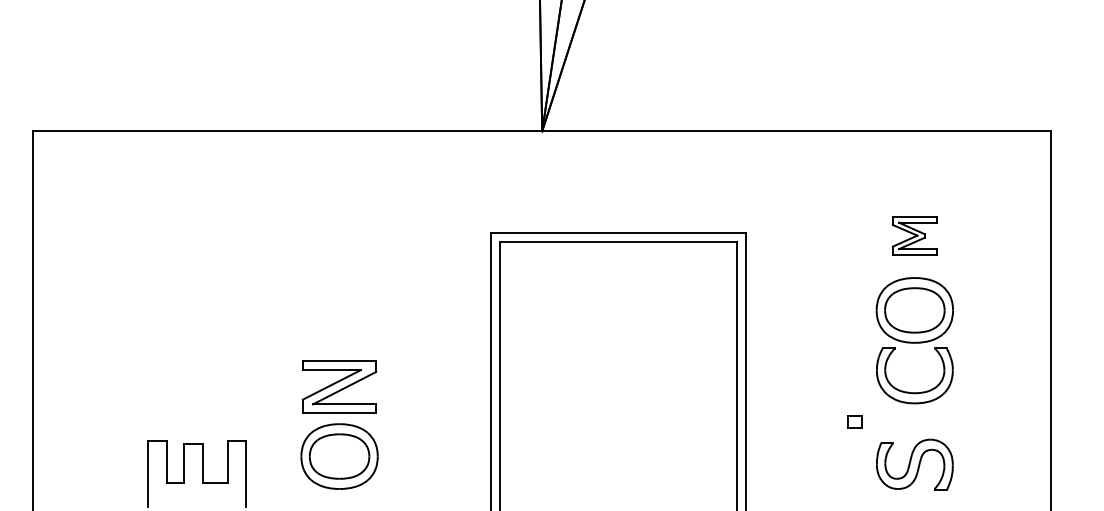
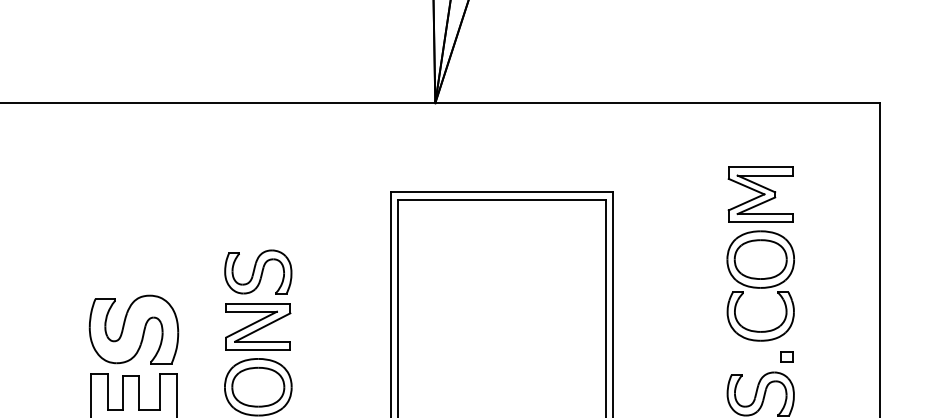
part: (914, 235) -> (760, 194), size x1.67
part: (339, 324) -> (258, 271), added
part: (196, 390) -> (133, 329), added
part: (854, 421) -> (786, 356), moved

